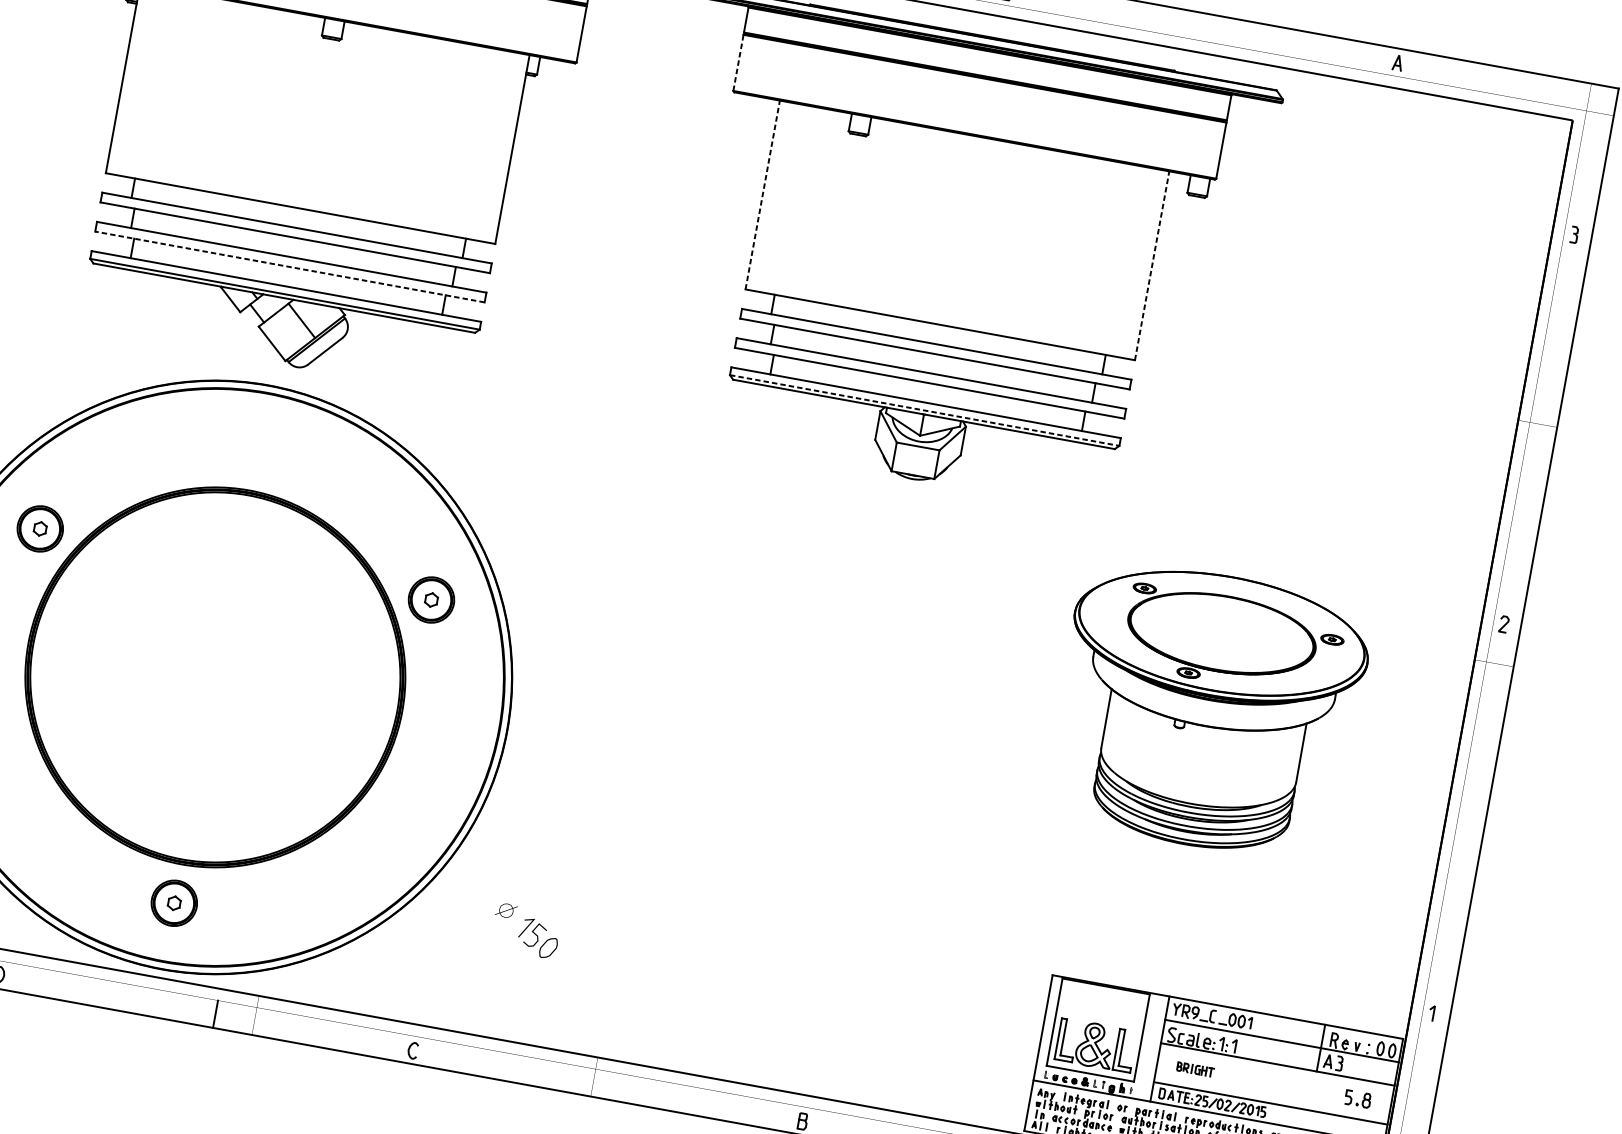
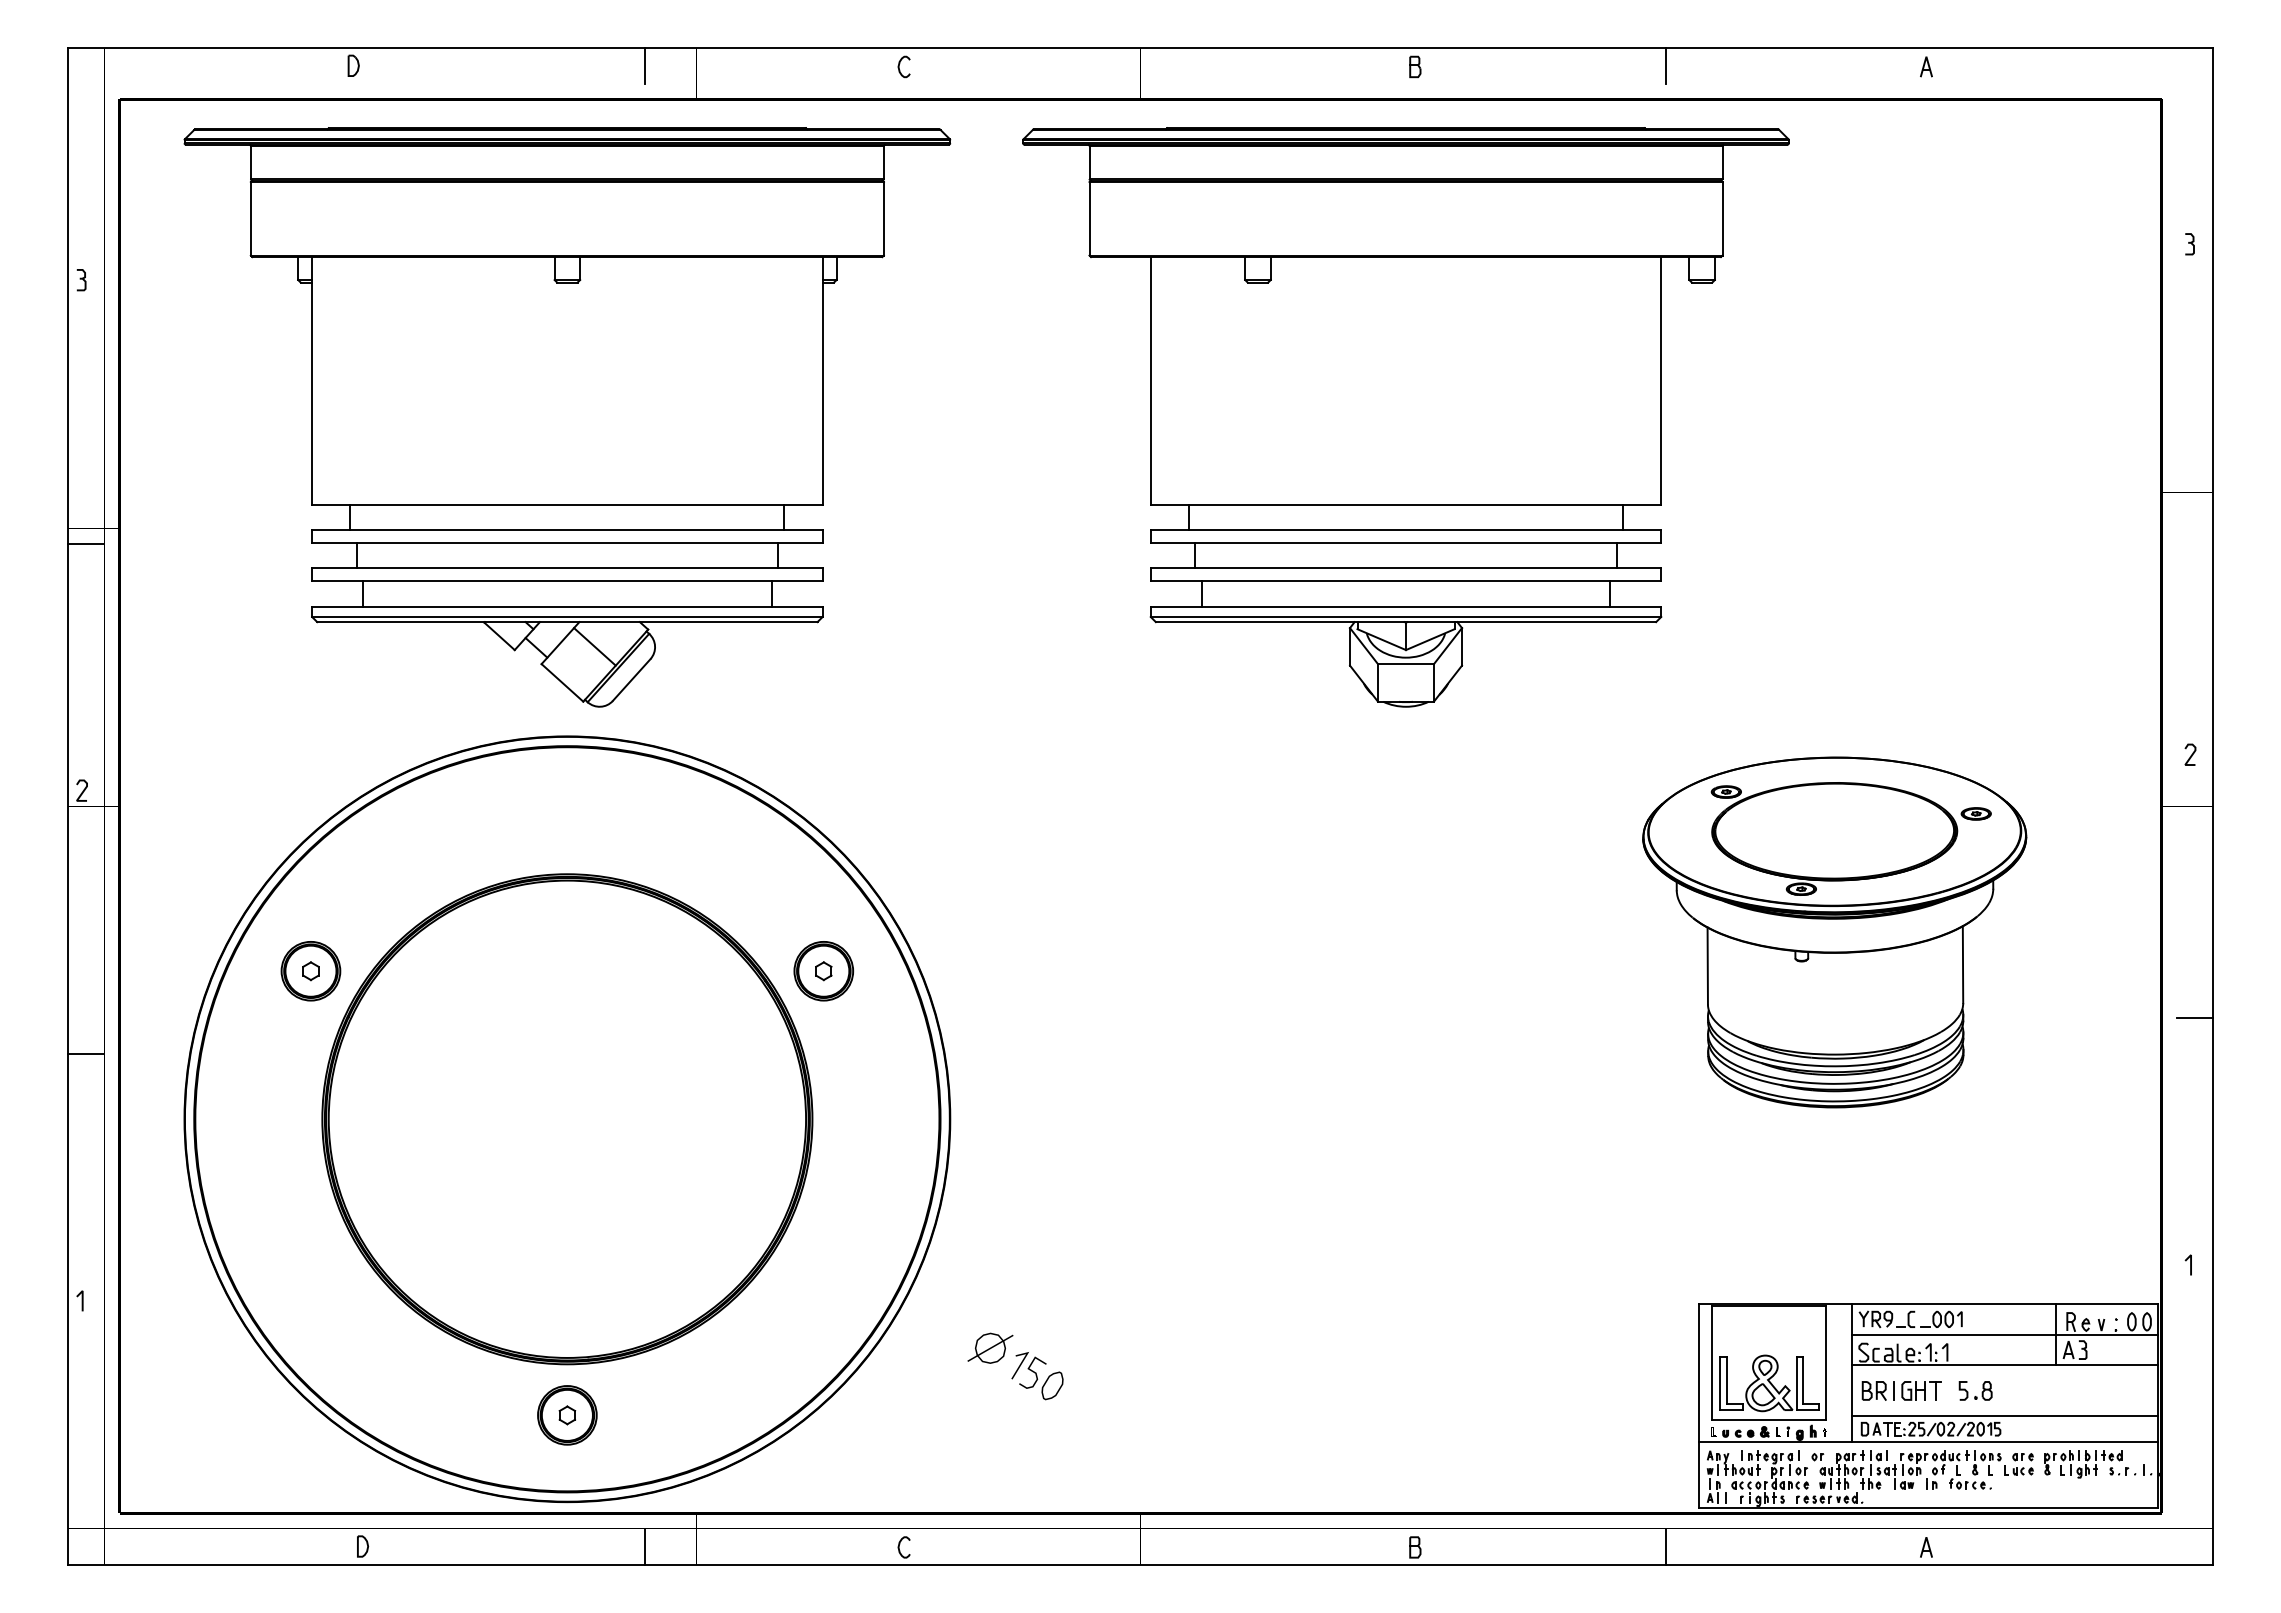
line: (1199, 26) -> (1666, 66), added
line: (738, 62) -> (1089, 218), dashed -> solid
line: (762, 194) -> (1150, 380), dashed -> solid
line: (1152, 265) -> (1661, 380), dashed -> solid
line: (289, 267) -> (566, 581), dashed -> solid
line: (925, 410) -> (1406, 616), dashed -> solid
line: (1470, 826) -> (2194, 1018), added
part: (506, 910) -> (990, 1347), size x1.67
part: (1195, 1069) -> (1901, 1390), size x1.67
part: (1357, 1098) -> (1975, 1390), moved

